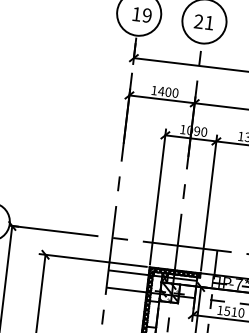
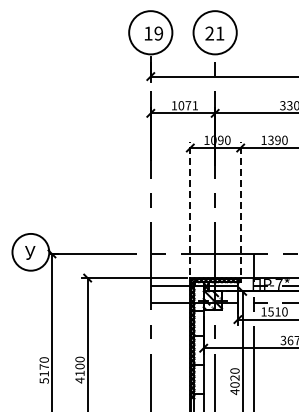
text: (168, 92) -> (188, 105), 1400 -> 1071
line: (158, 196) -> (190, 208), solid -> dashed
line: (208, 202) -> (240, 208), solid -> dashed

